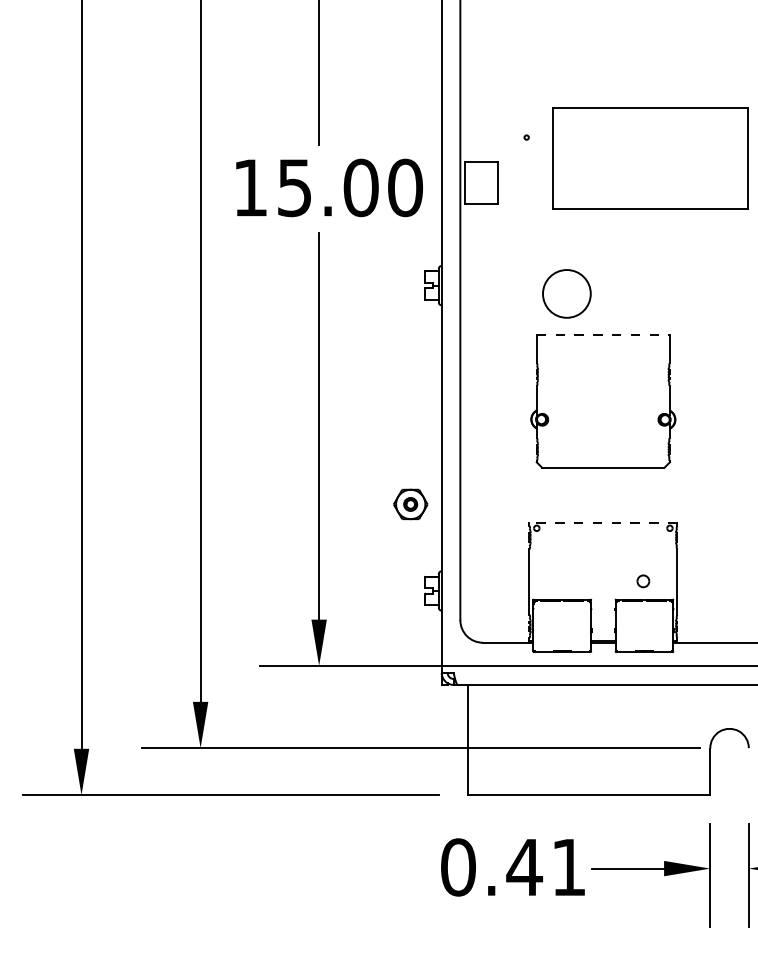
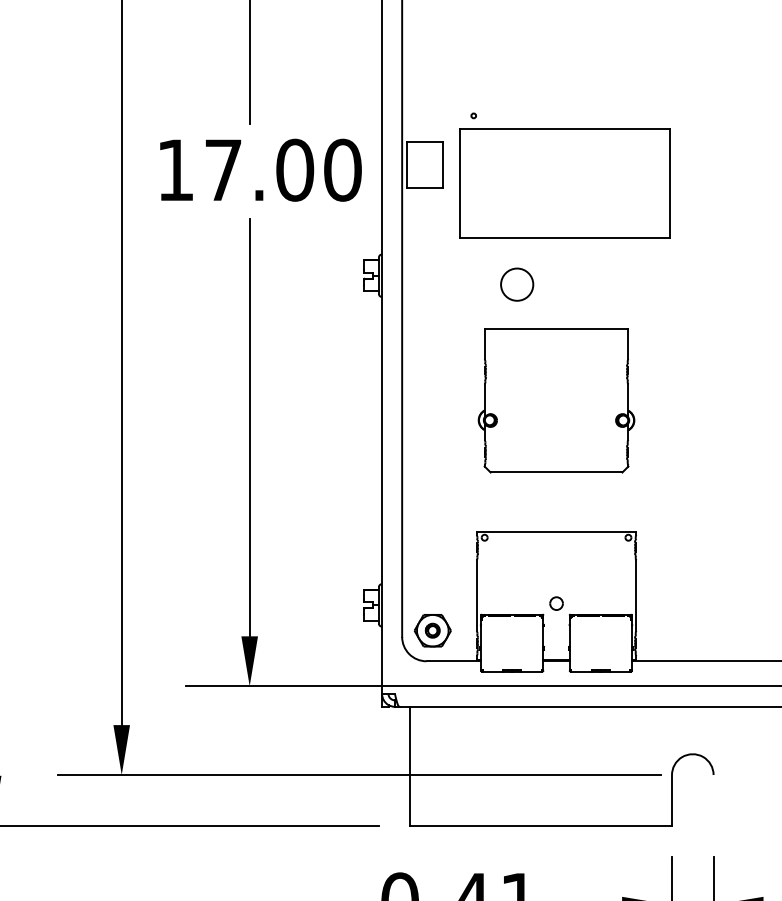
part: (650, 158) -> (565, 183), moved
text: (294, 188) -> (223, 170), 15.00 -> 17.00
circle: (566, 293) -> (516, 284), size x0.62
line: (603, 334) -> (556, 328), dashed -> solid
part: (410, 504) -> (432, 630), moved
line: (603, 522) -> (556, 531), dashed -> solid
part: (643, 581) -> (556, 603), moved

